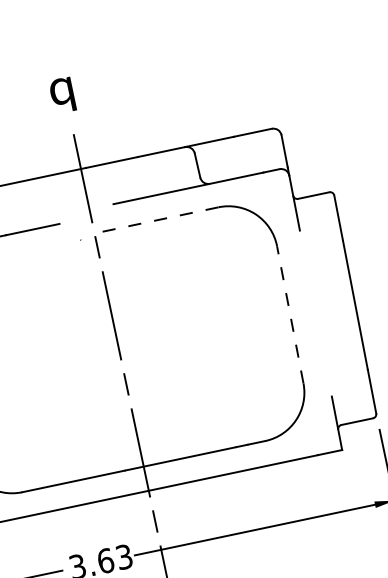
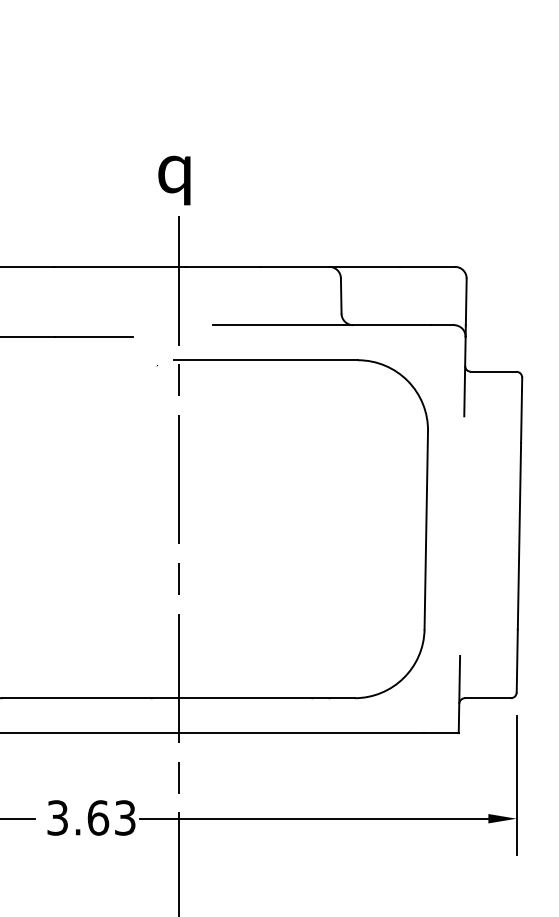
text: (62, 95) -> (174, 180), moved
line: (154, 220) -> (265, 360), dashed -> solid
line: (290, 314) -> (426, 529), dashed -> solid

